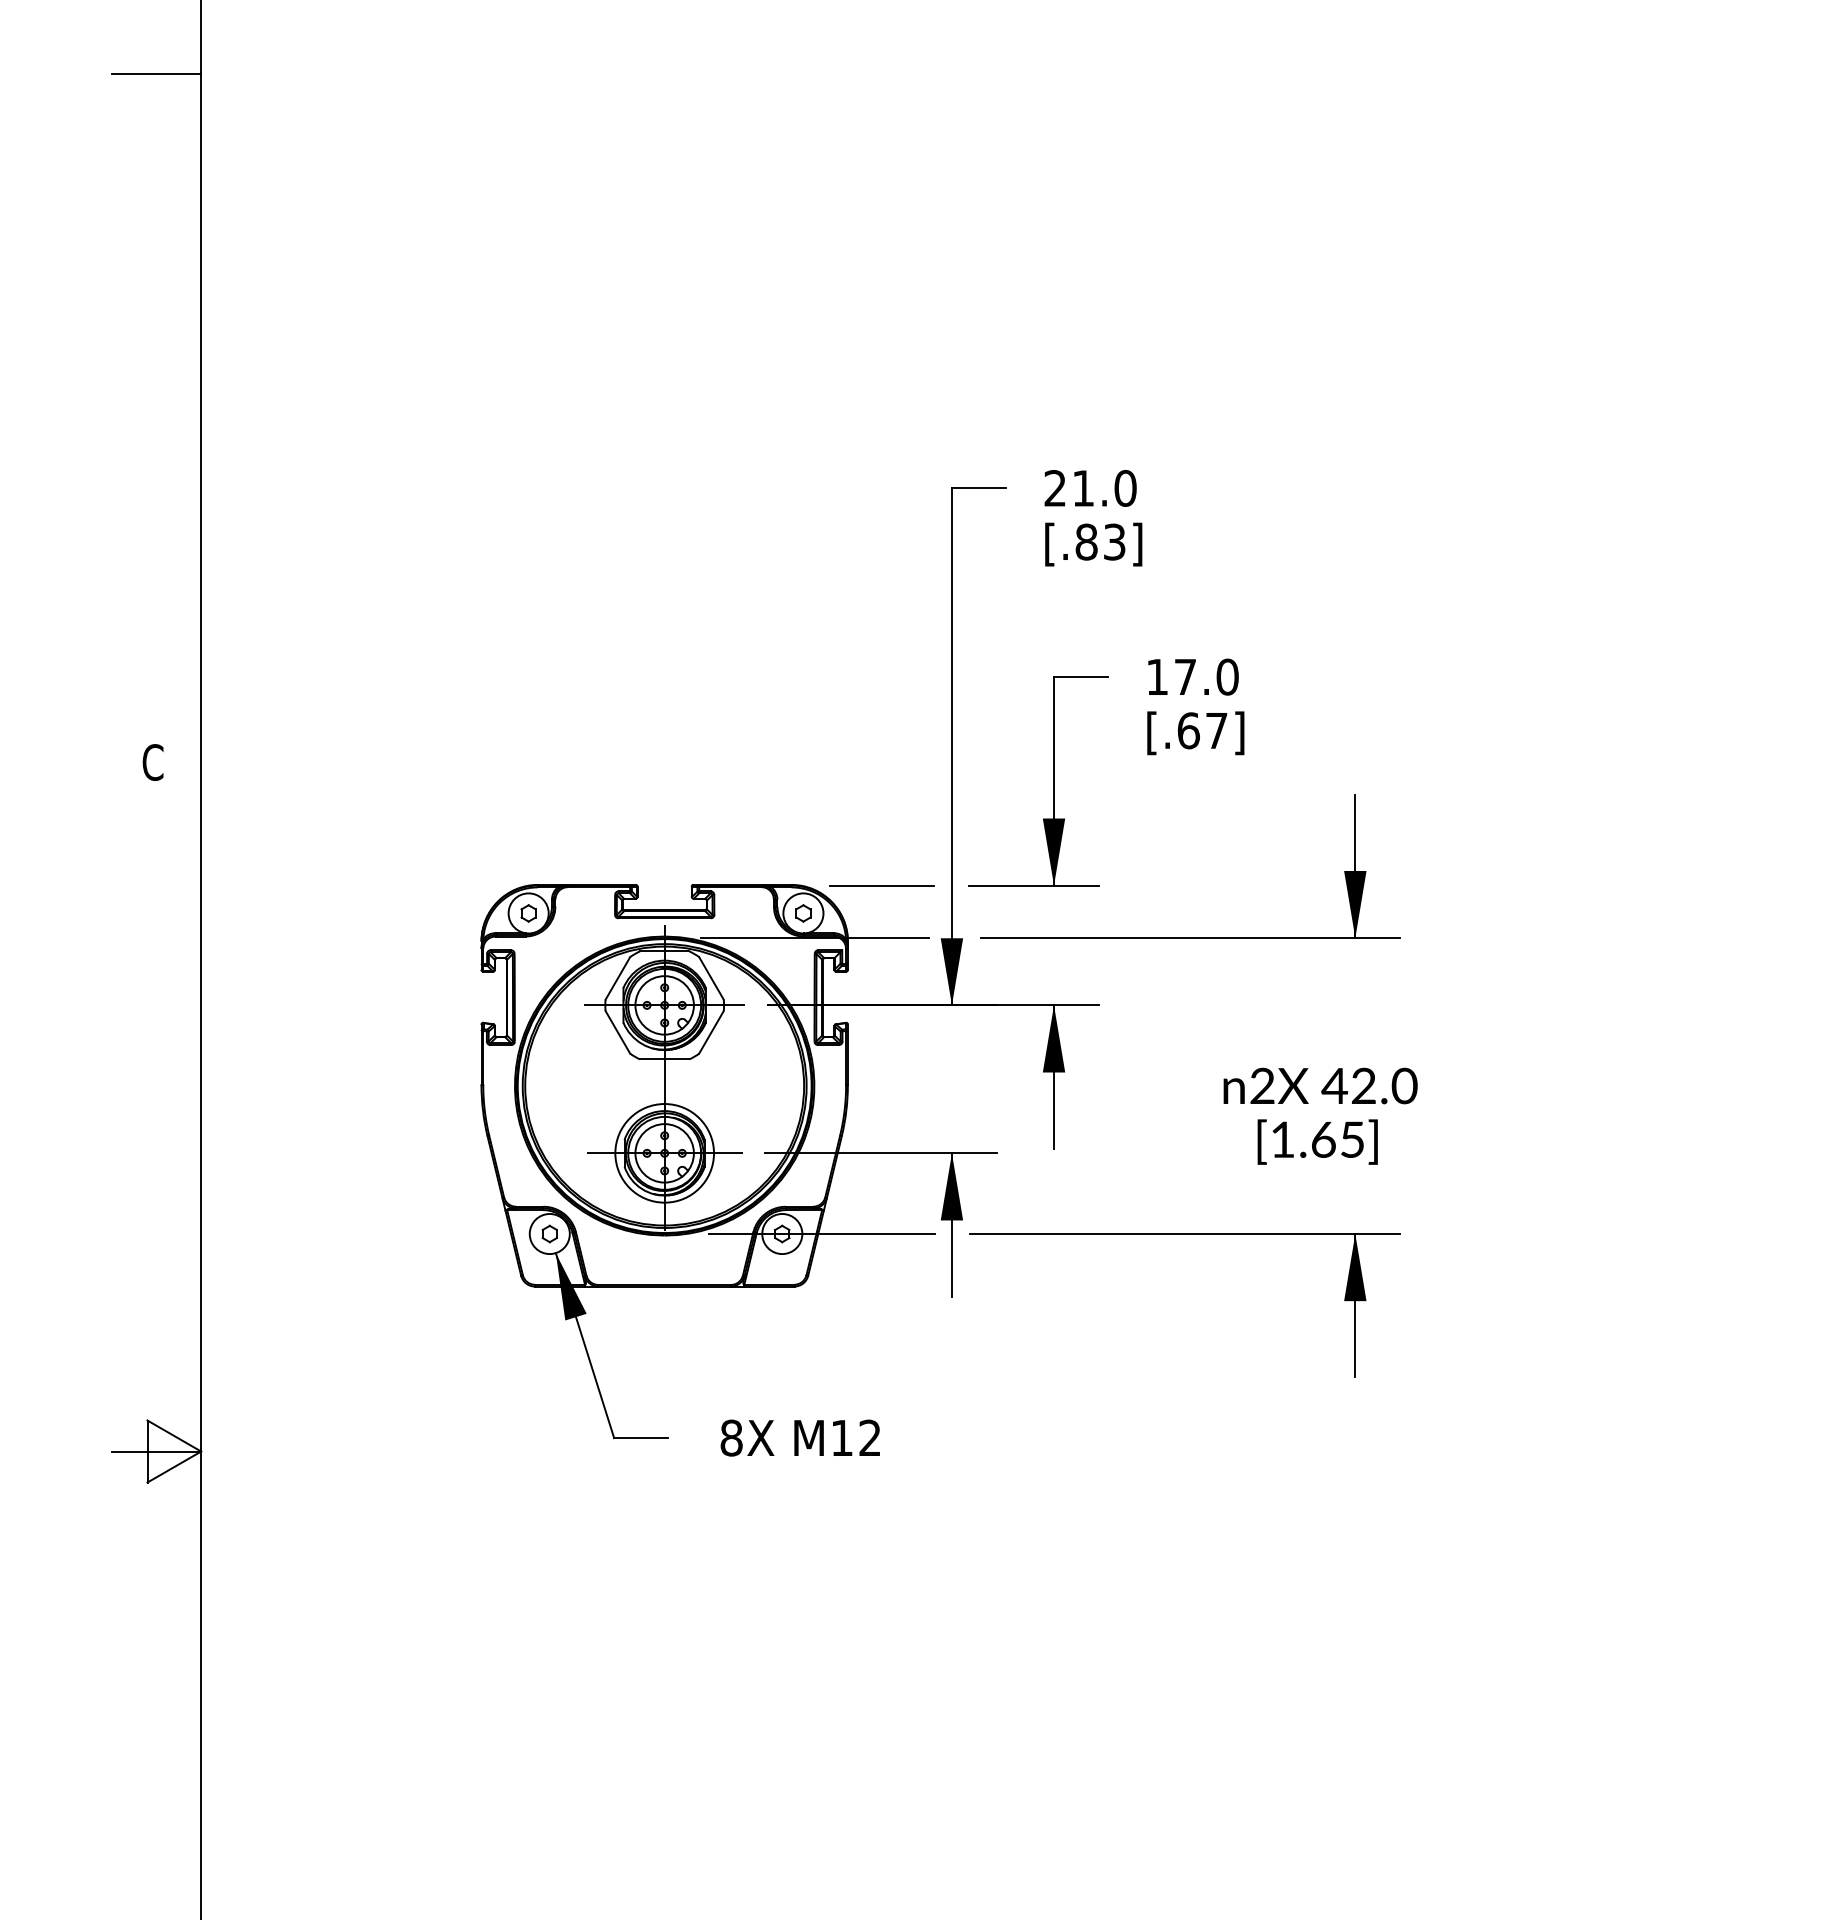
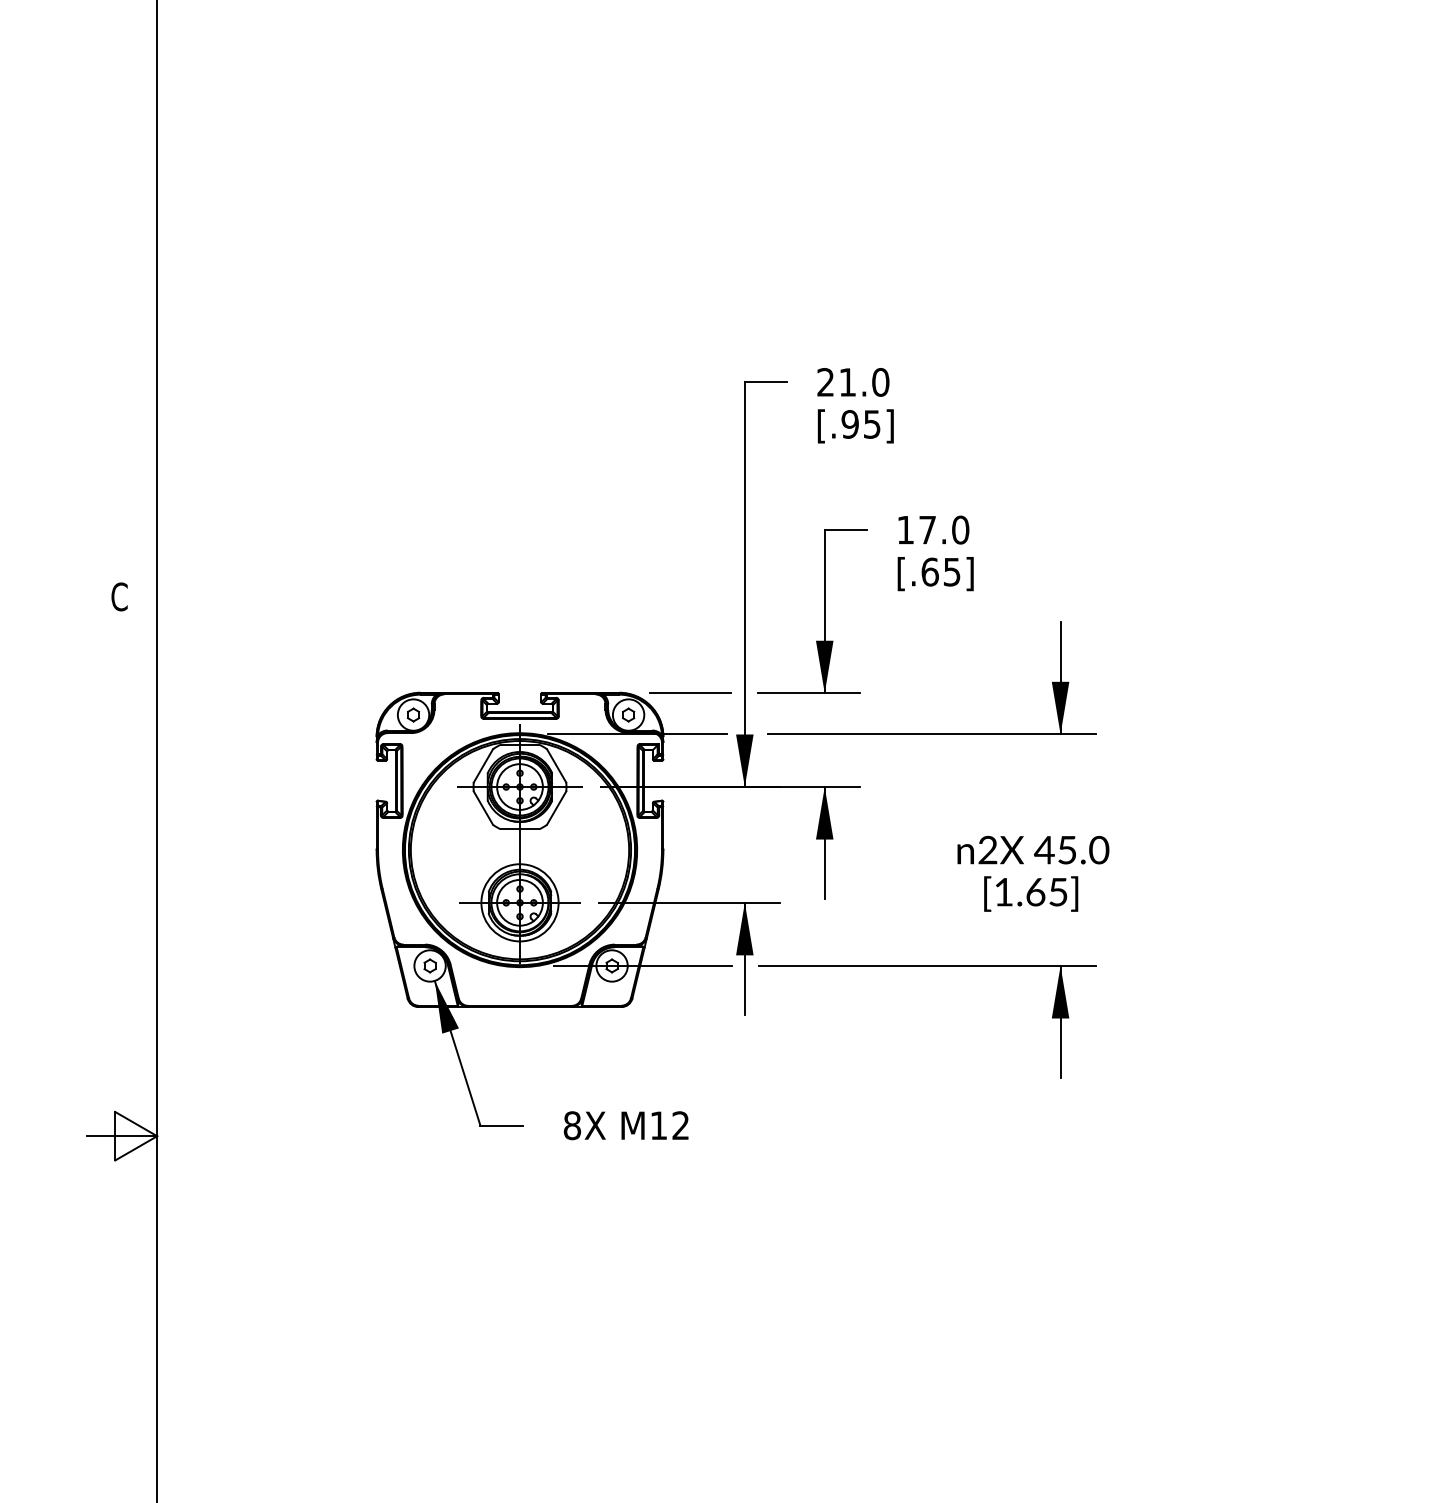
line: (156, 73) -> (122, 57), removed
text: (1100, 541) -> (861, 423), [.83] -> [.95]
text: (1216, 731) -> (951, 572), [.67] -> [.65]
text: (1363, 1085) -> (1066, 849), 42.0 -> 45.0

